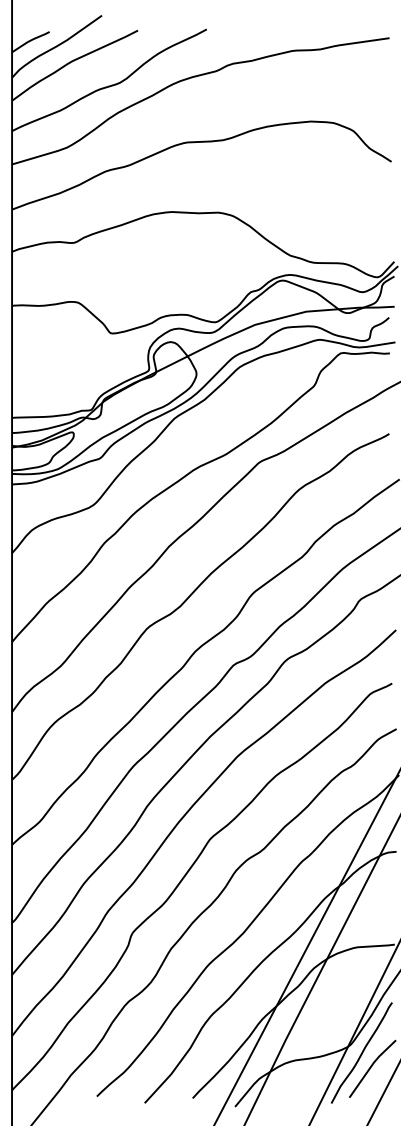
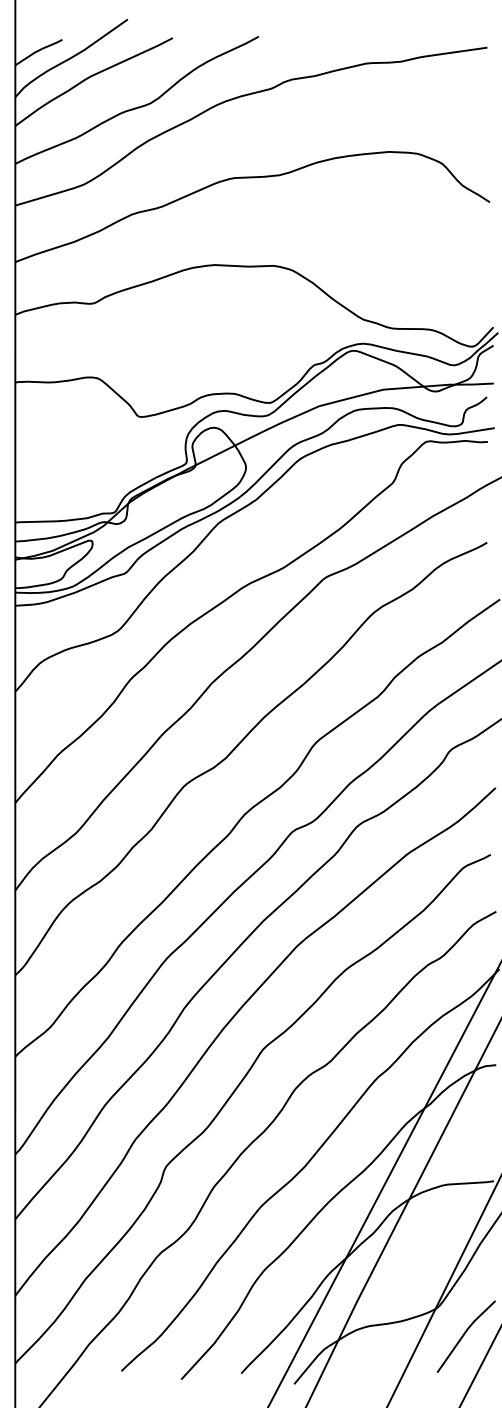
curve: (361, 1052) -> (452, 1316), removed

